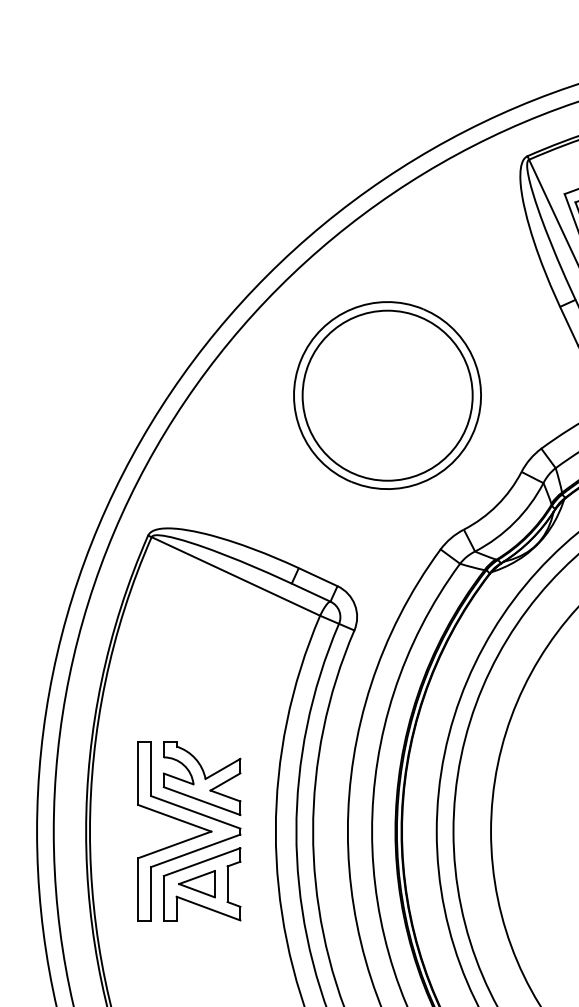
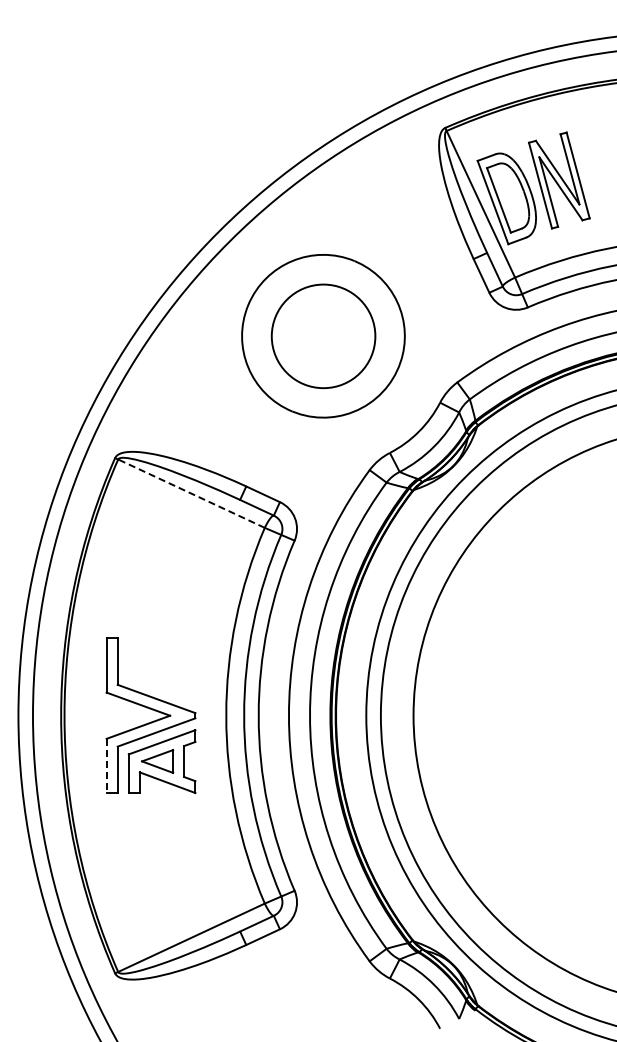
circle: (387, 395) -> (323, 336), size x0.7
line: (235, 576) -> (191, 493), solid -> dashed
part: (201, 778) -> (161, 669), removed
line: (138, 889) -> (106, 766), solid -> dashed

